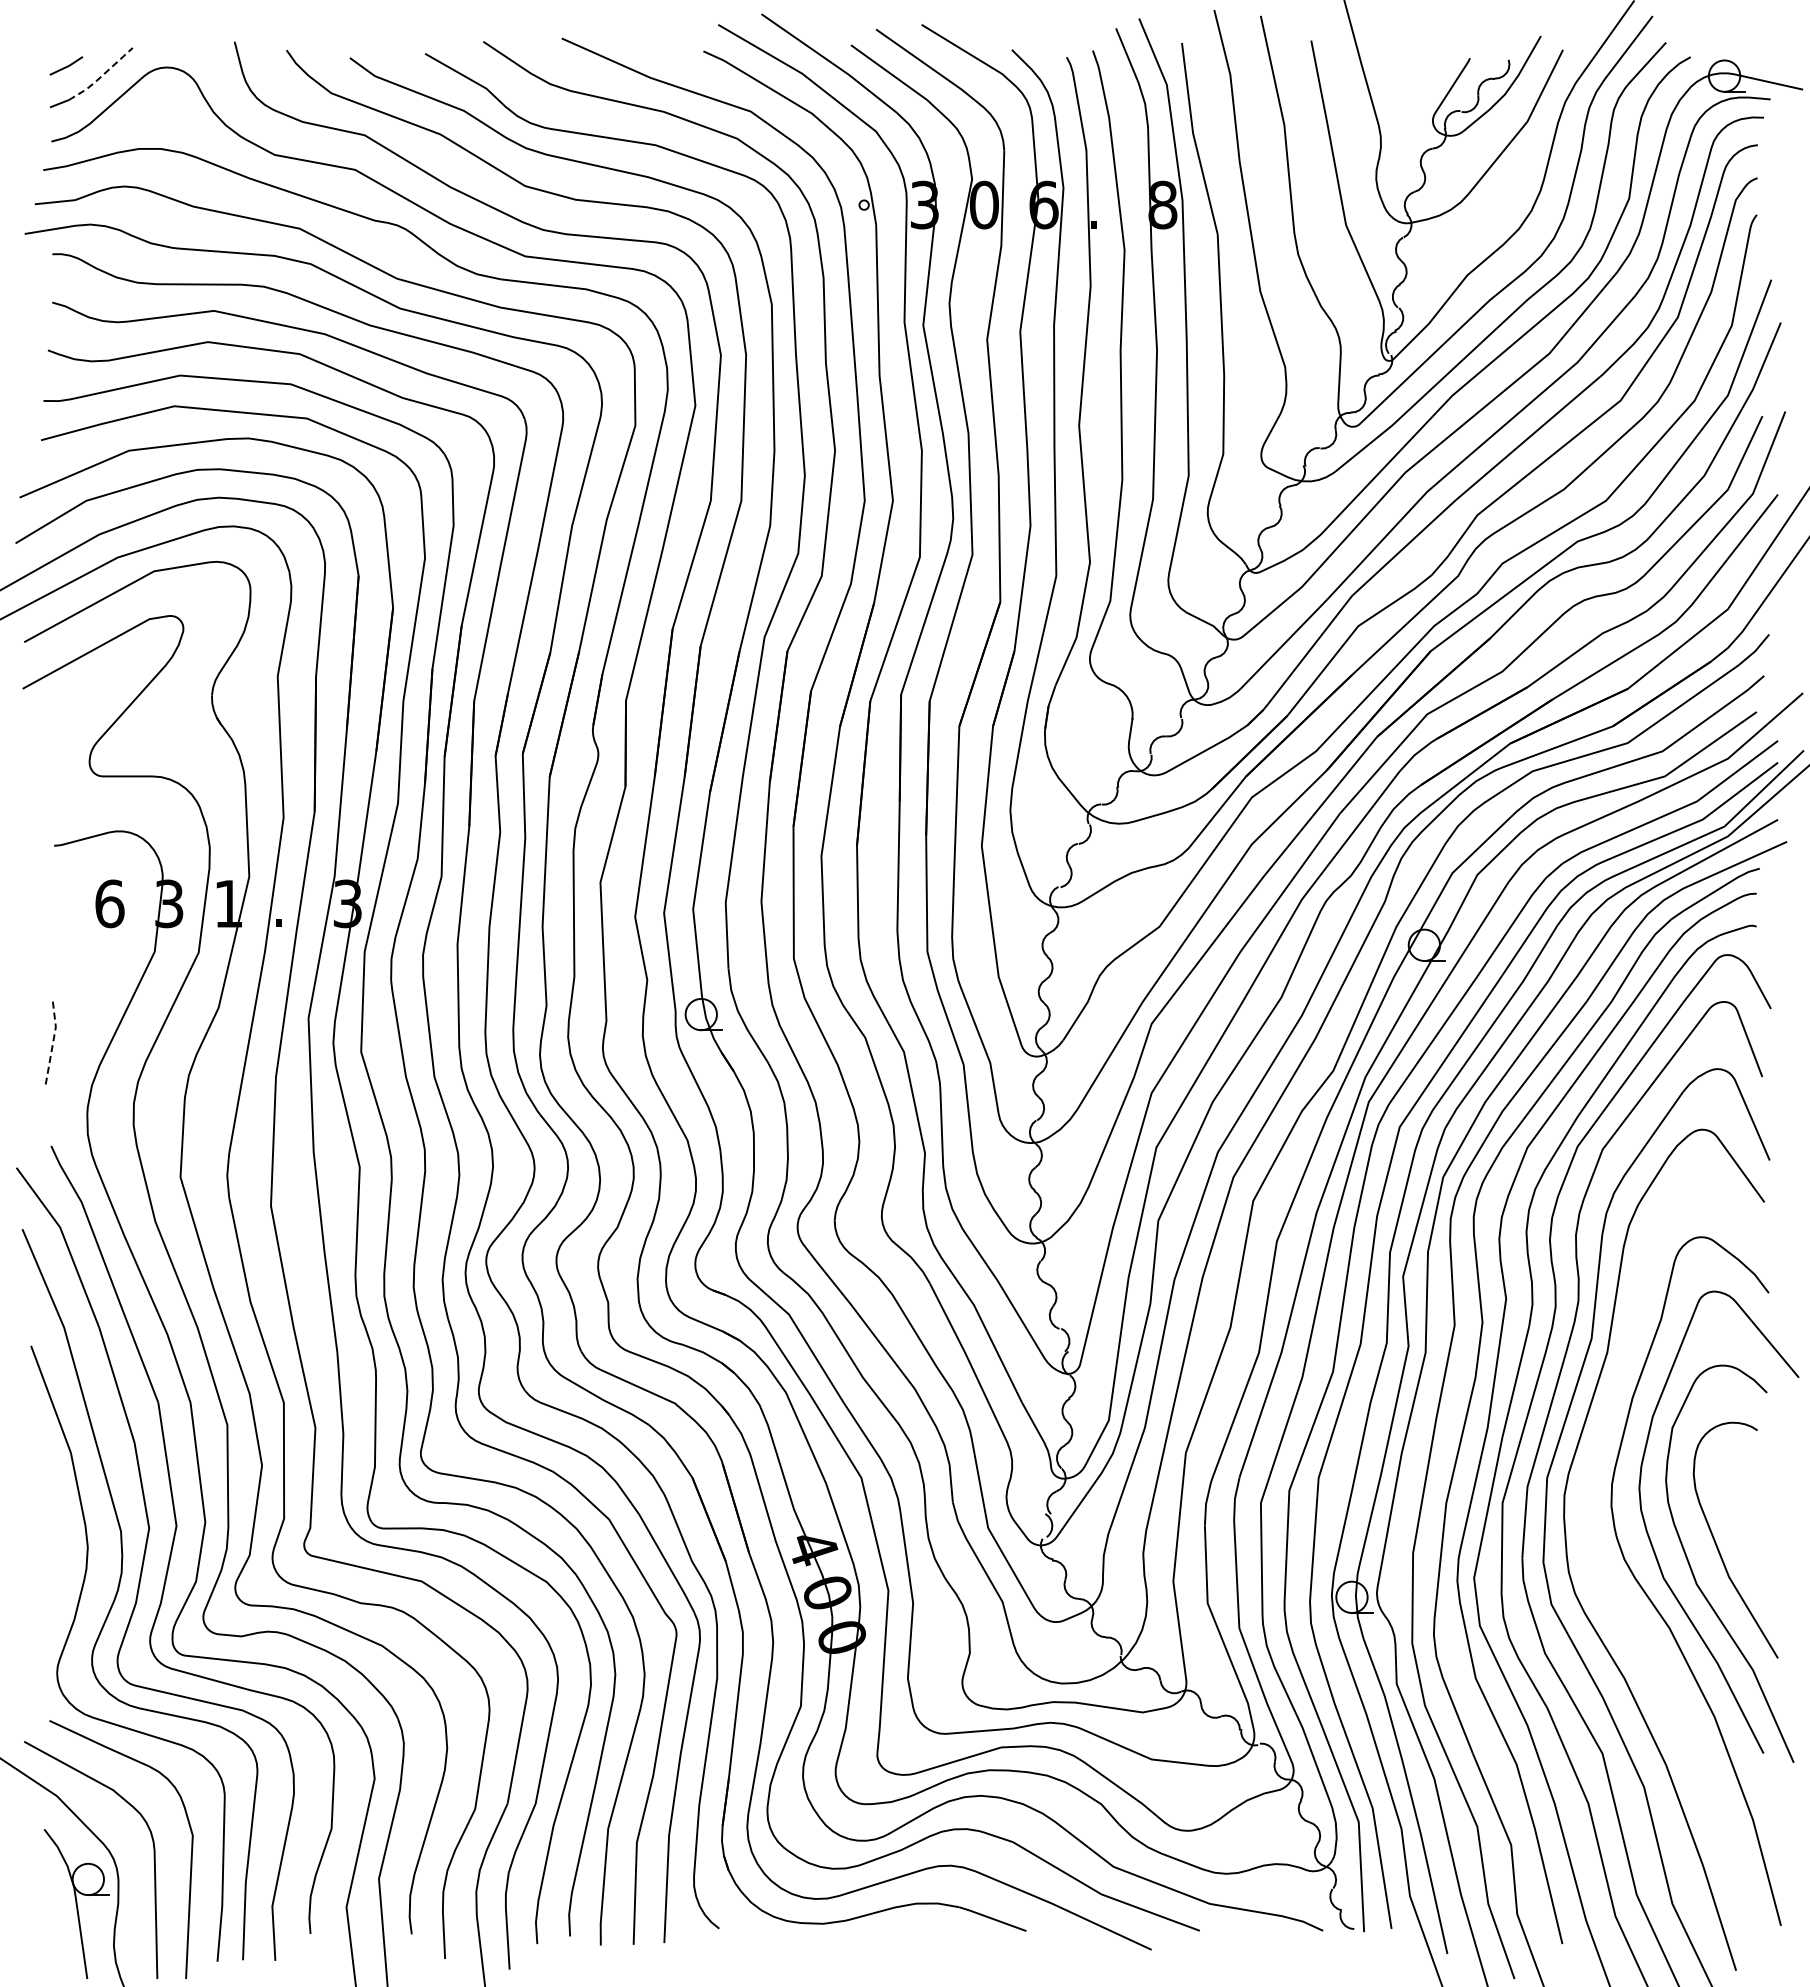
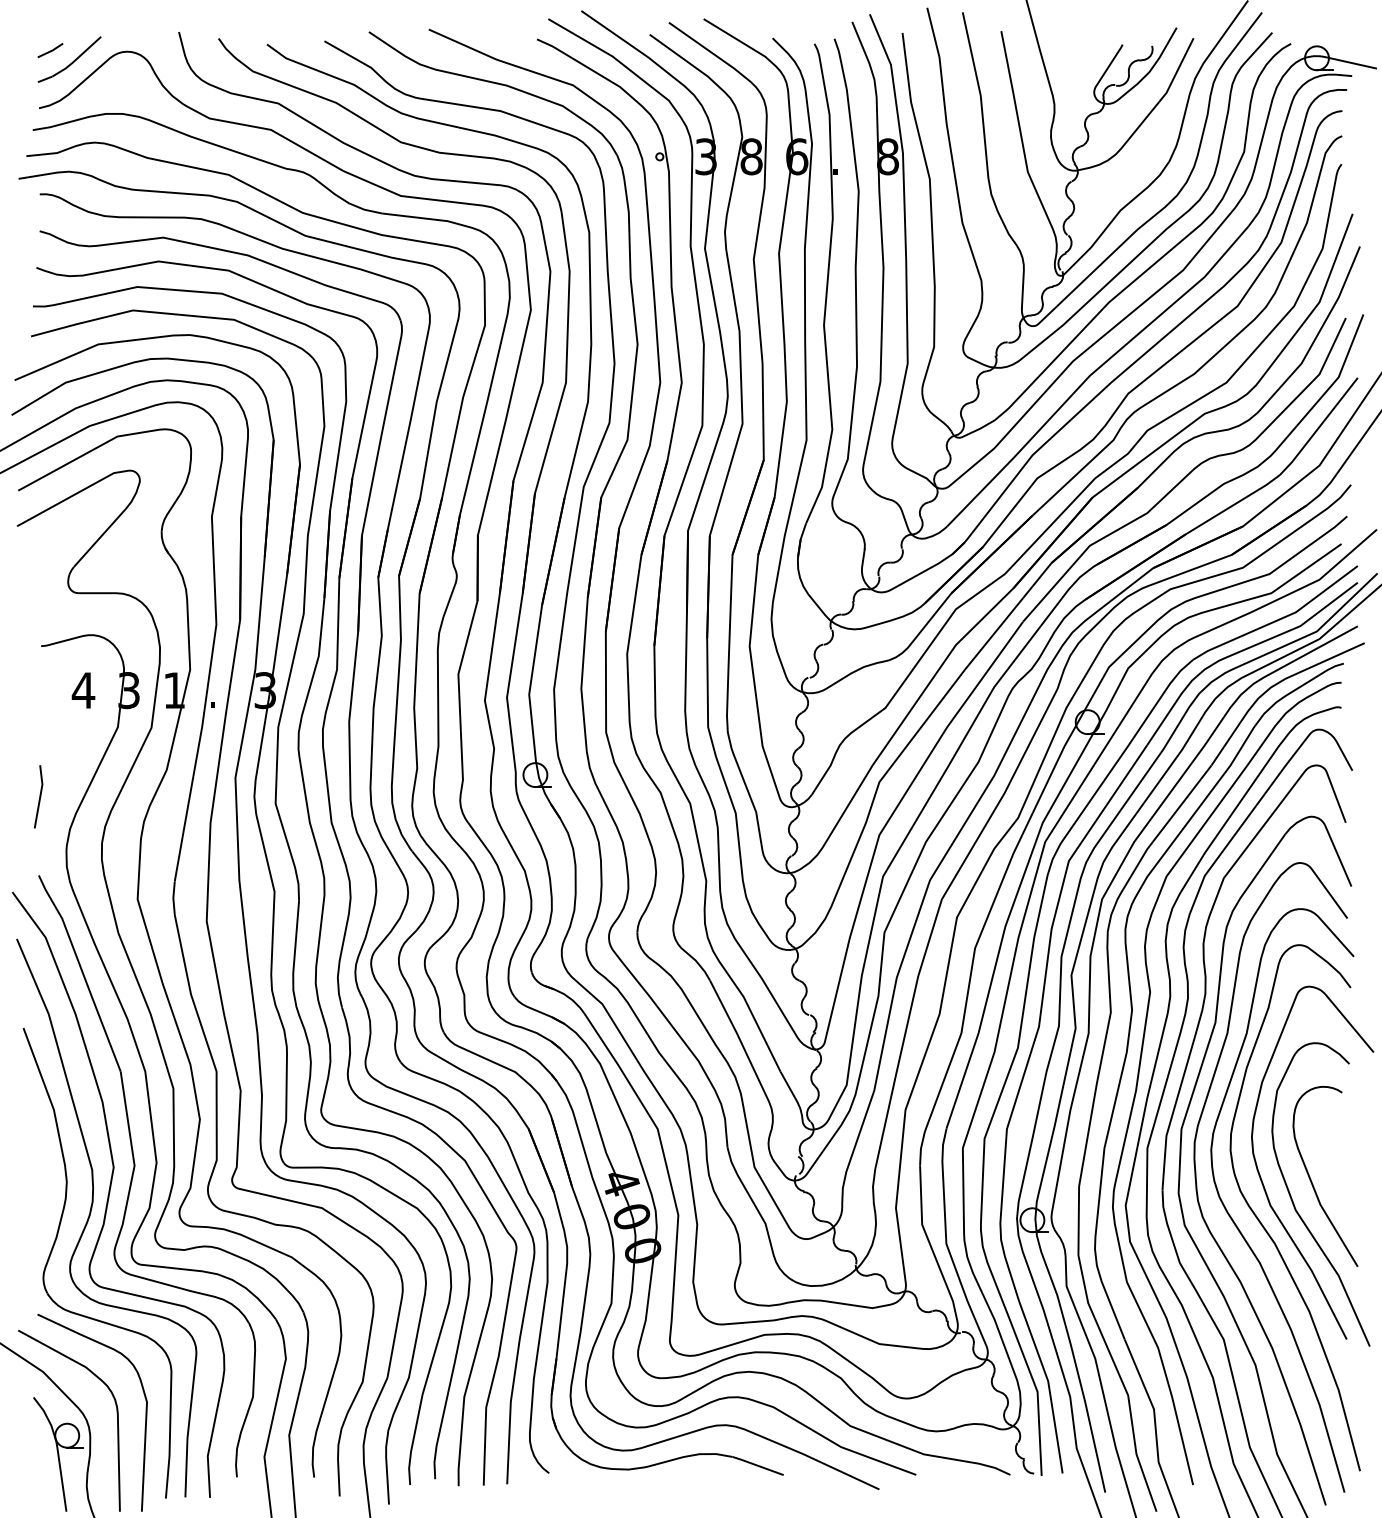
line: (101, 76) -> (77, 58), dashed -> solid
text: (983, 205) -> (750, 157), 0 -> 8
text: (109, 903) -> (83, 690), 6 -> 4
line: (53, 1042) -> (40, 796), dashed -> solid
curve: (1622, 1608) -> (1239, 1228), added

